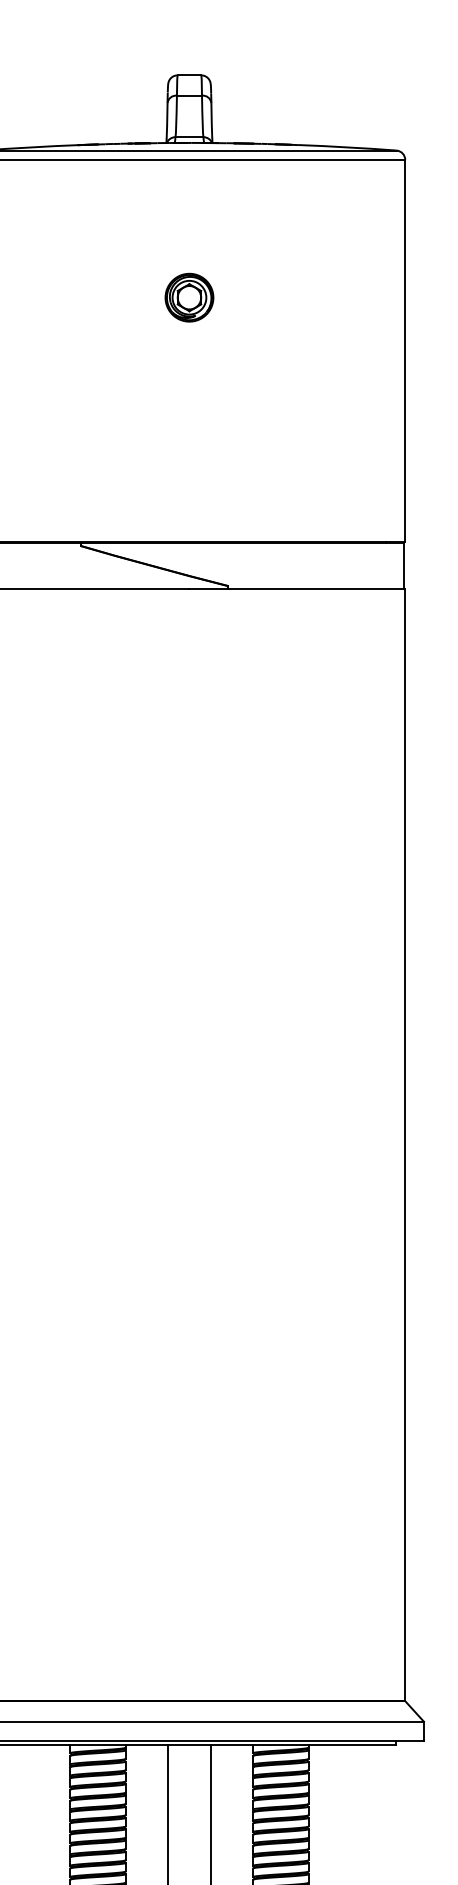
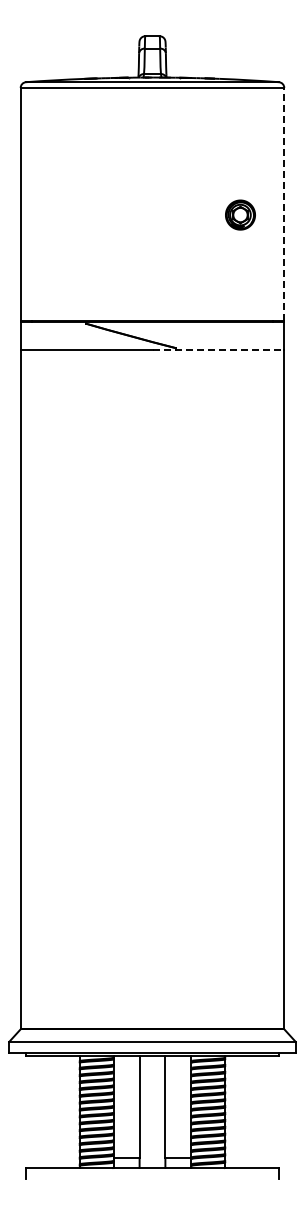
part: (189, 296) -> (240, 214), moved
line: (405, 350) -> (284, 204), solid -> dashed
line: (297, 589) -> (218, 350), solid -> dashed

